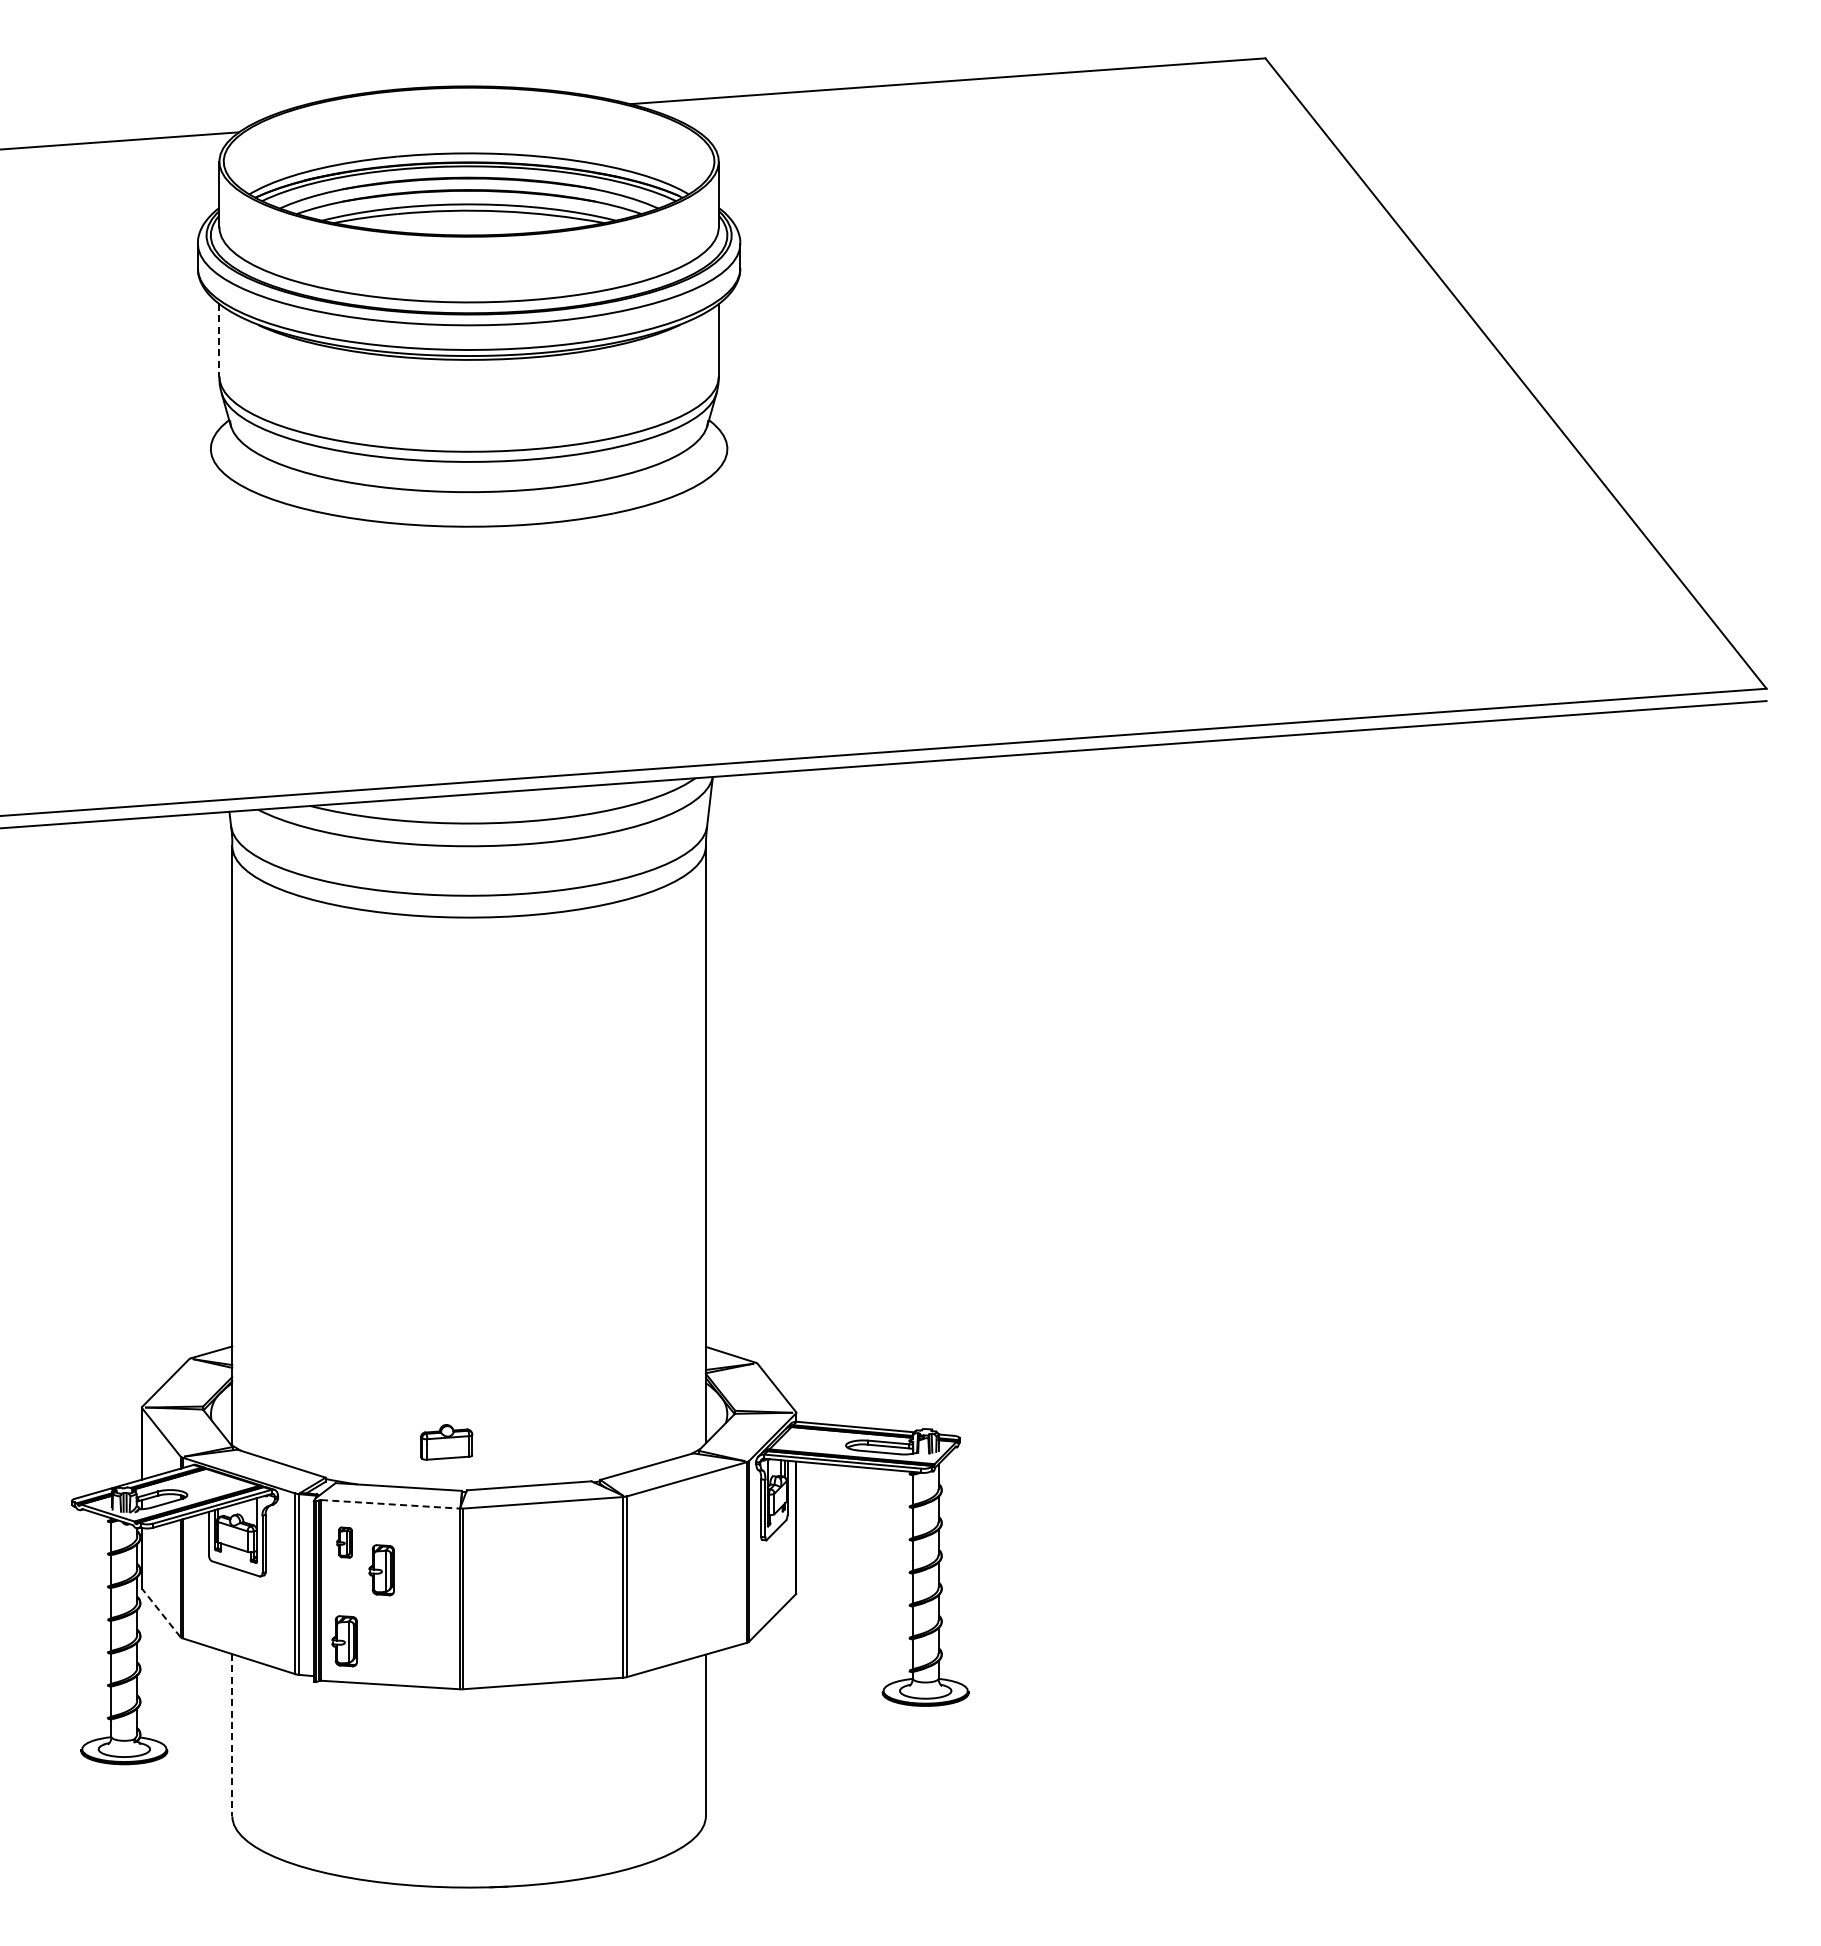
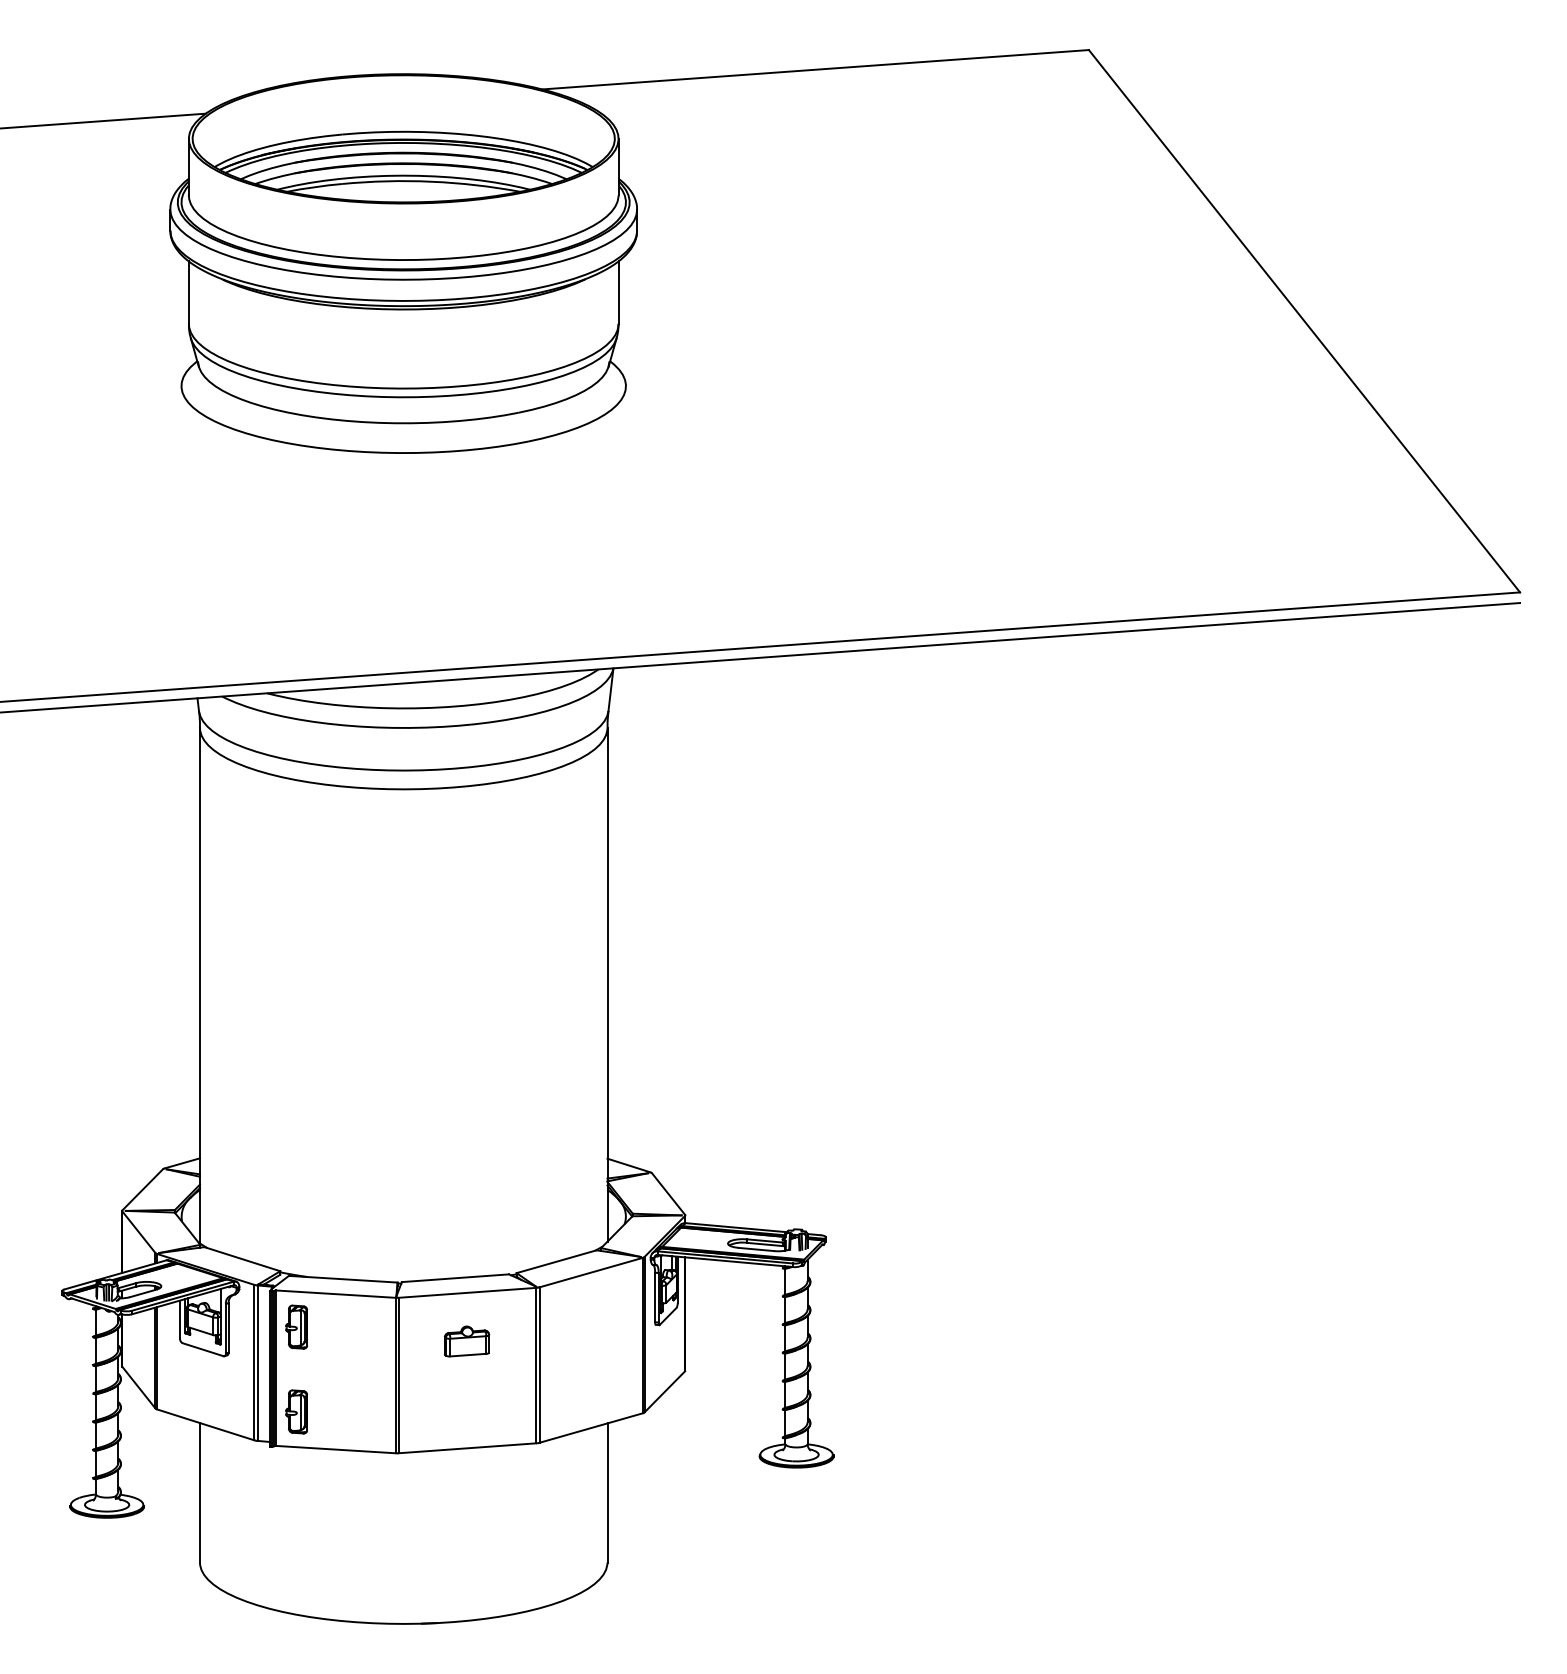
line: (219, 340) -> (188, 292), dashed -> solid
part: (446, 1442) -> (466, 1341), moved
line: (390, 1504) -> (336, 1294), dashed -> solid
part: (344, 1542) -> (296, 1326), size x1.67
part: (381, 1570) -> (328, 1351), removed
line: (161, 1613) -> (139, 1388), dashed -> solid
line: (232, 1735) -> (200, 1493), dashed -> solid

